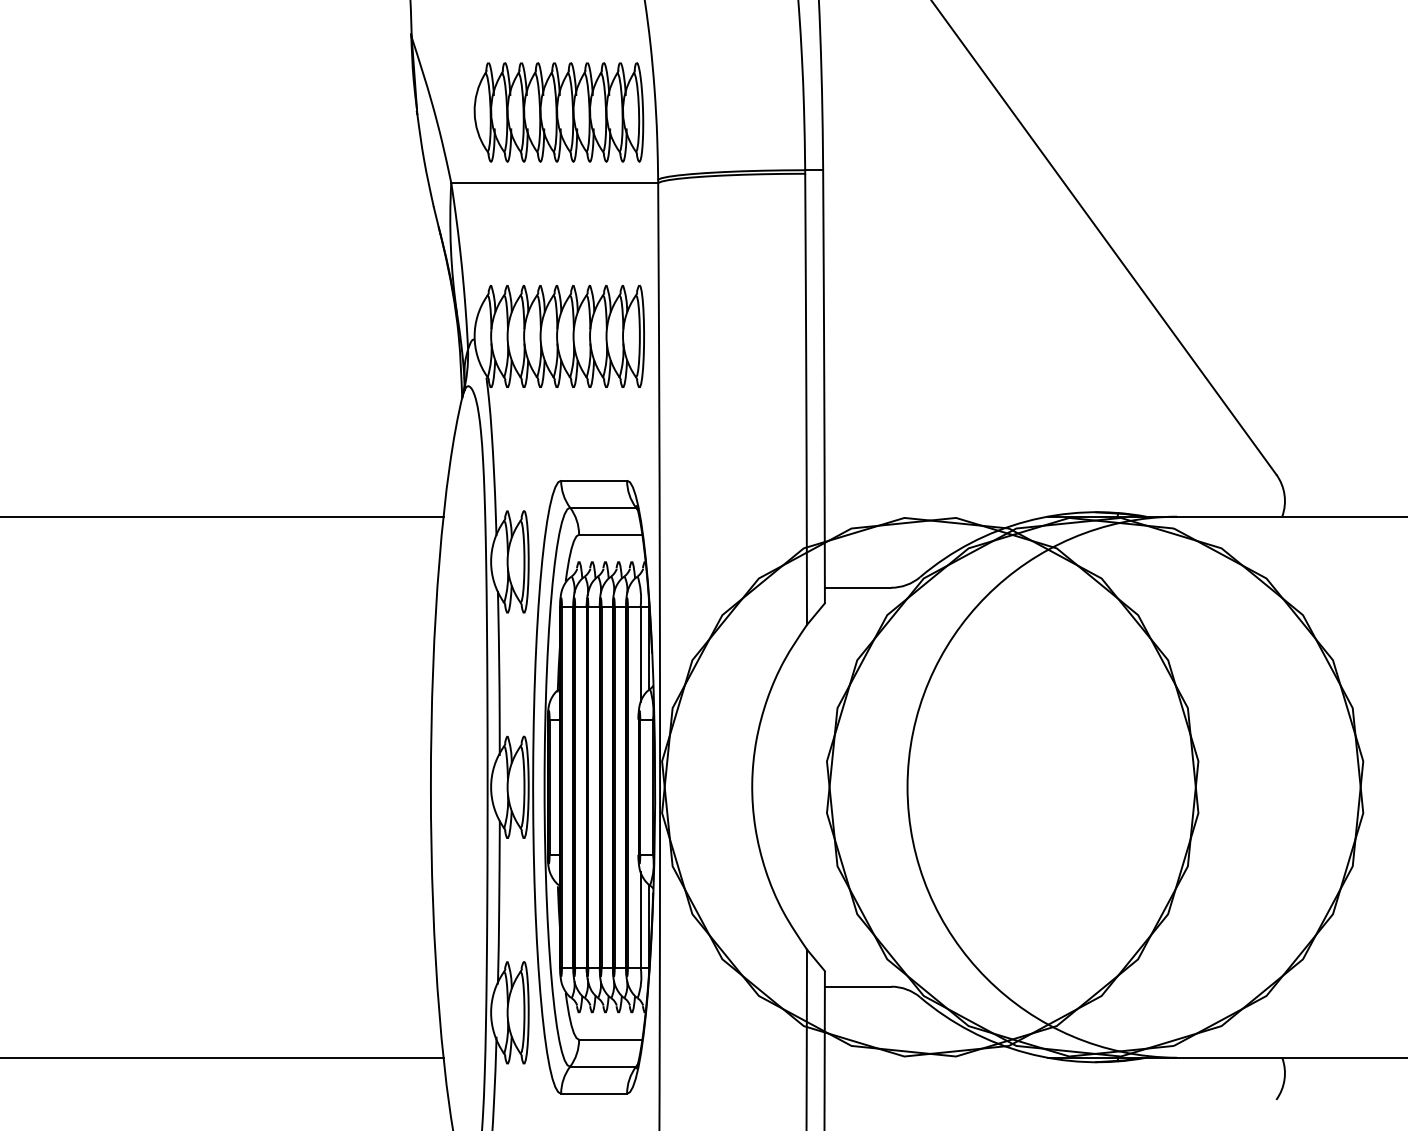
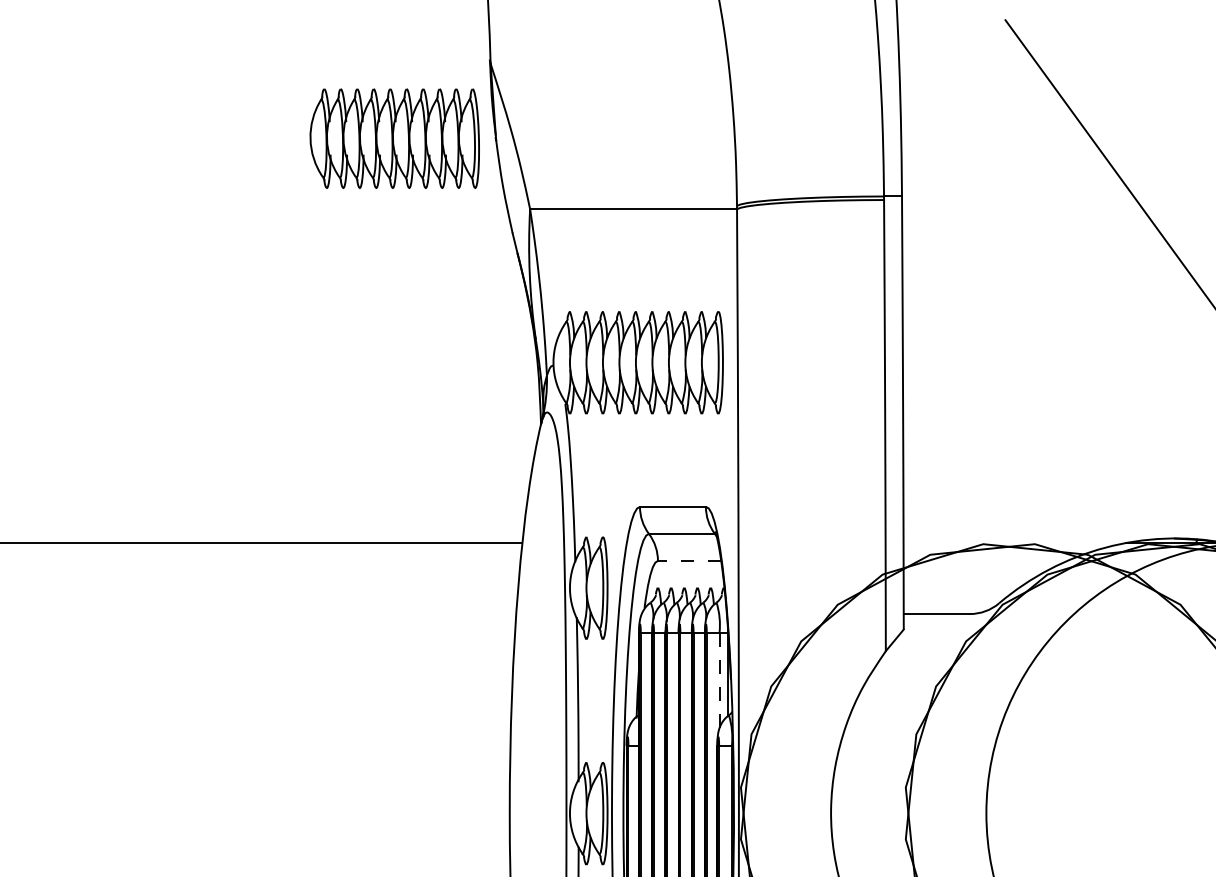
part: (558, 112) -> (394, 138), moved
line: (610, 534) -> (689, 560), solid -> dashed
line: (640, 654) -> (719, 680), solid -> dashed

